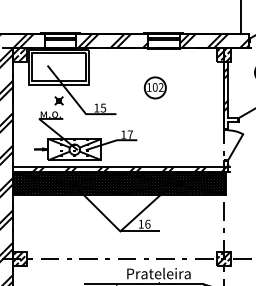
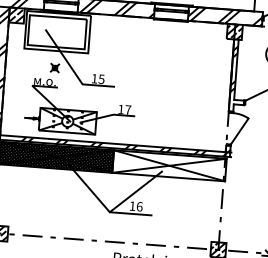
part: (154, 87) -> (157, 61), removed
hatch: (172, 183) -> (169, 165), removed

